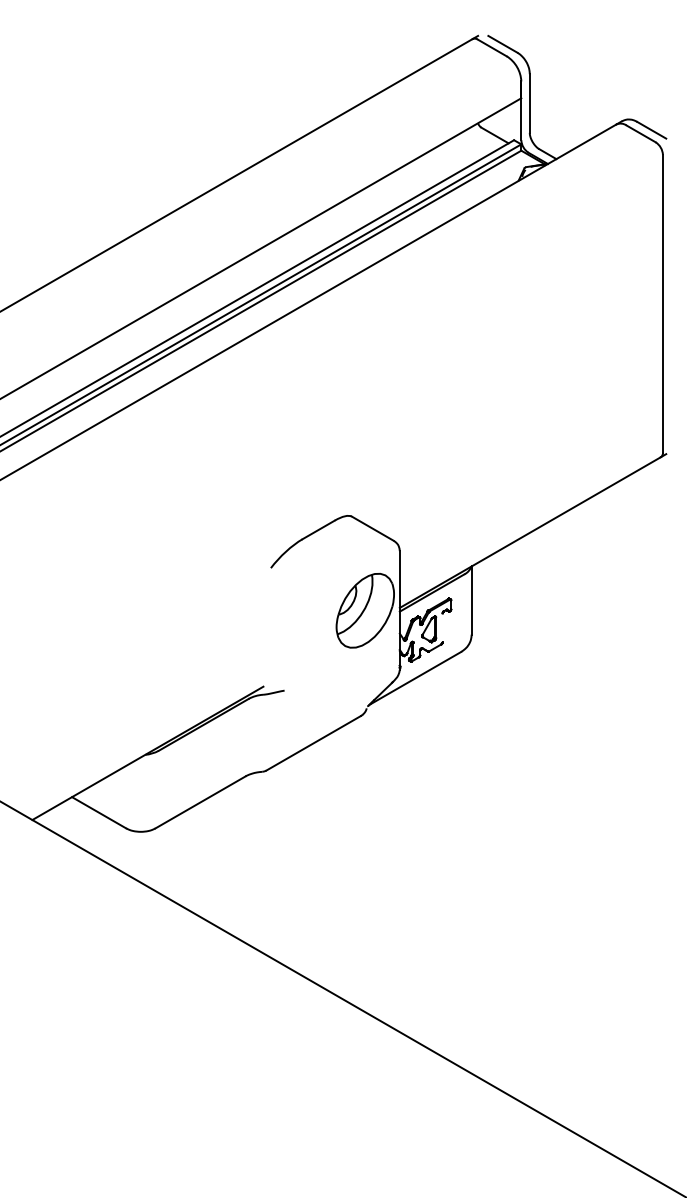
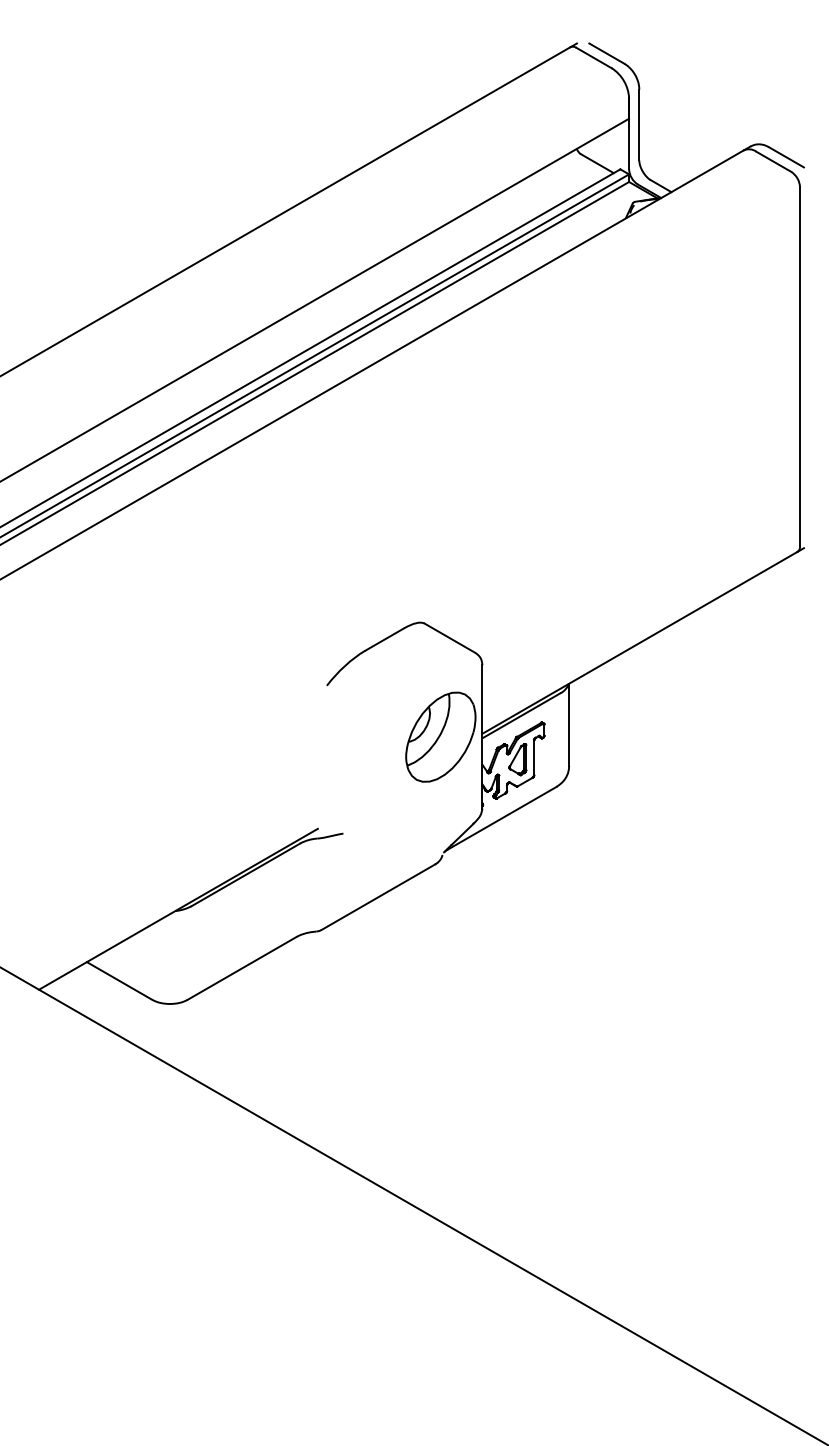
line: (442, 627) -> (533, 757), added

